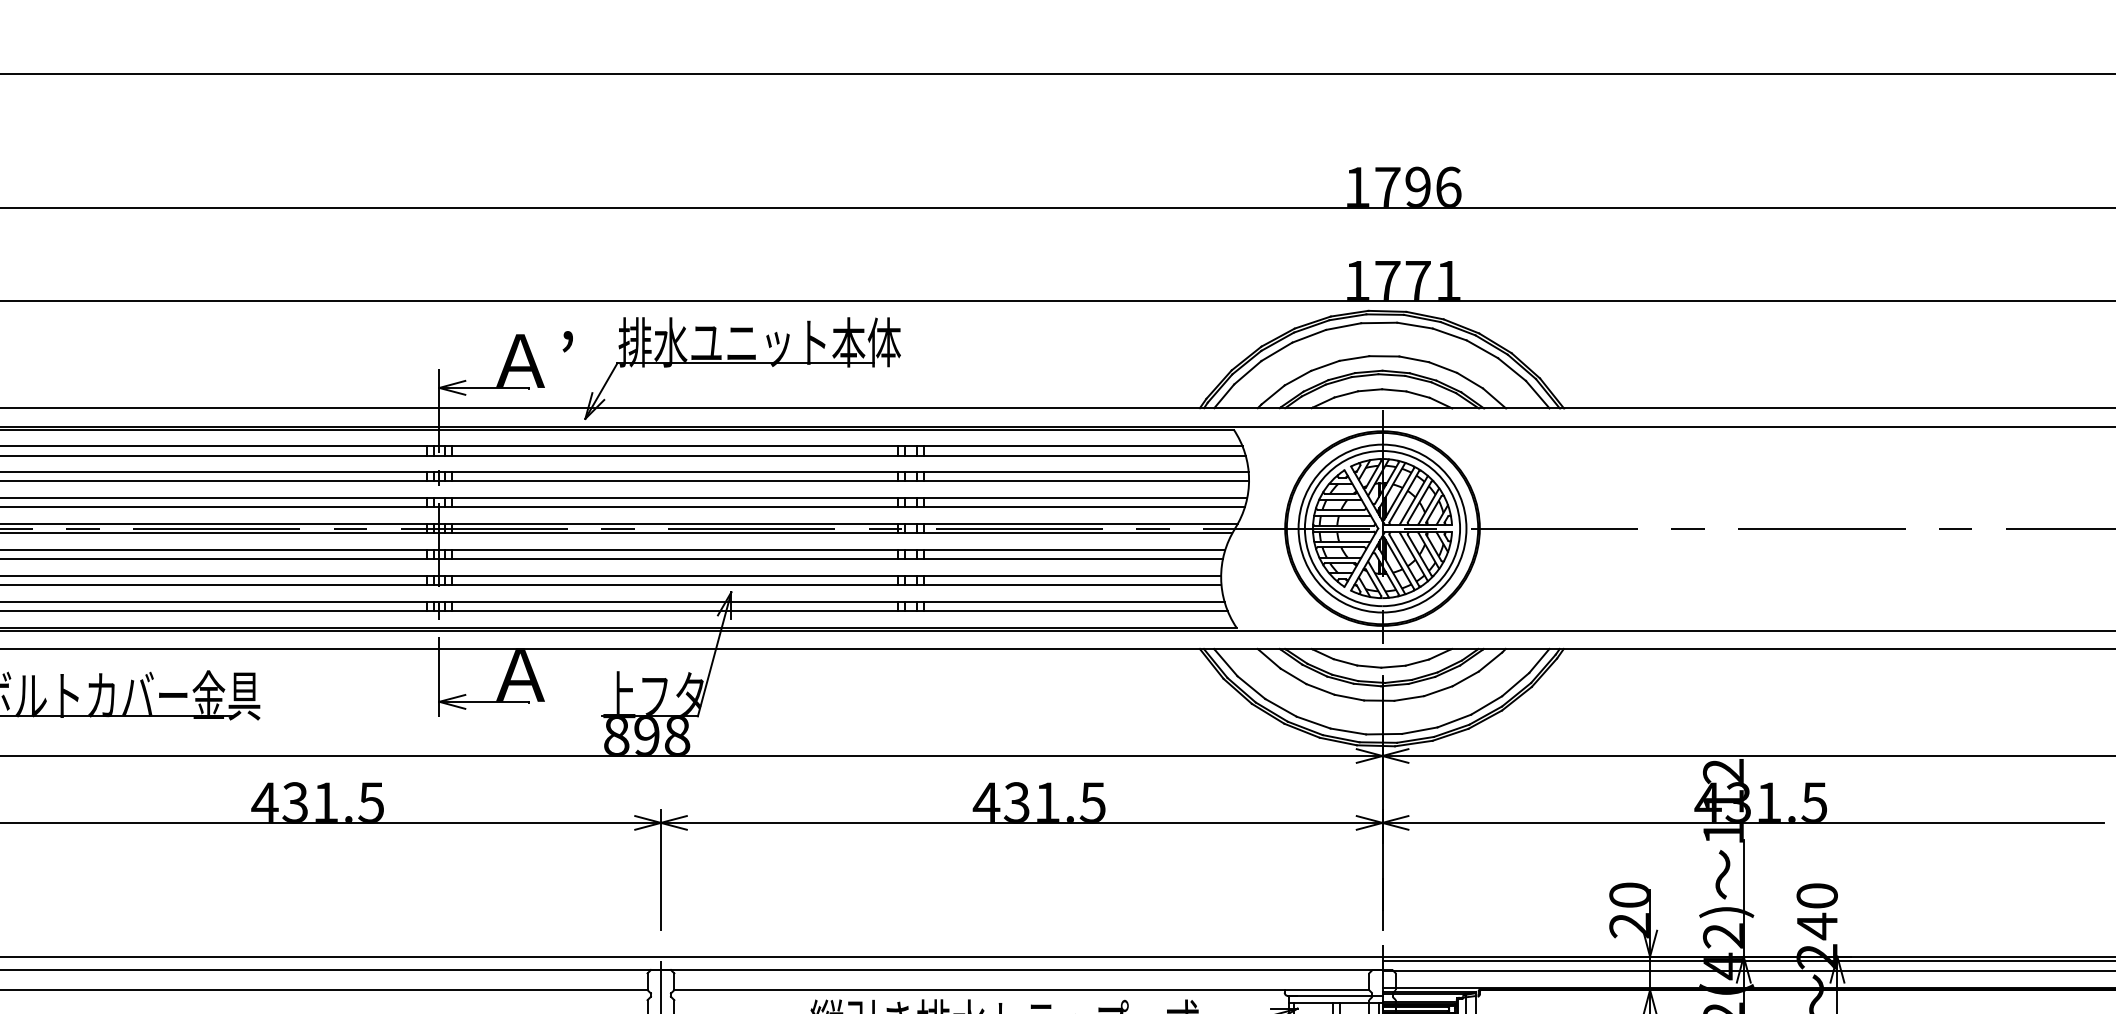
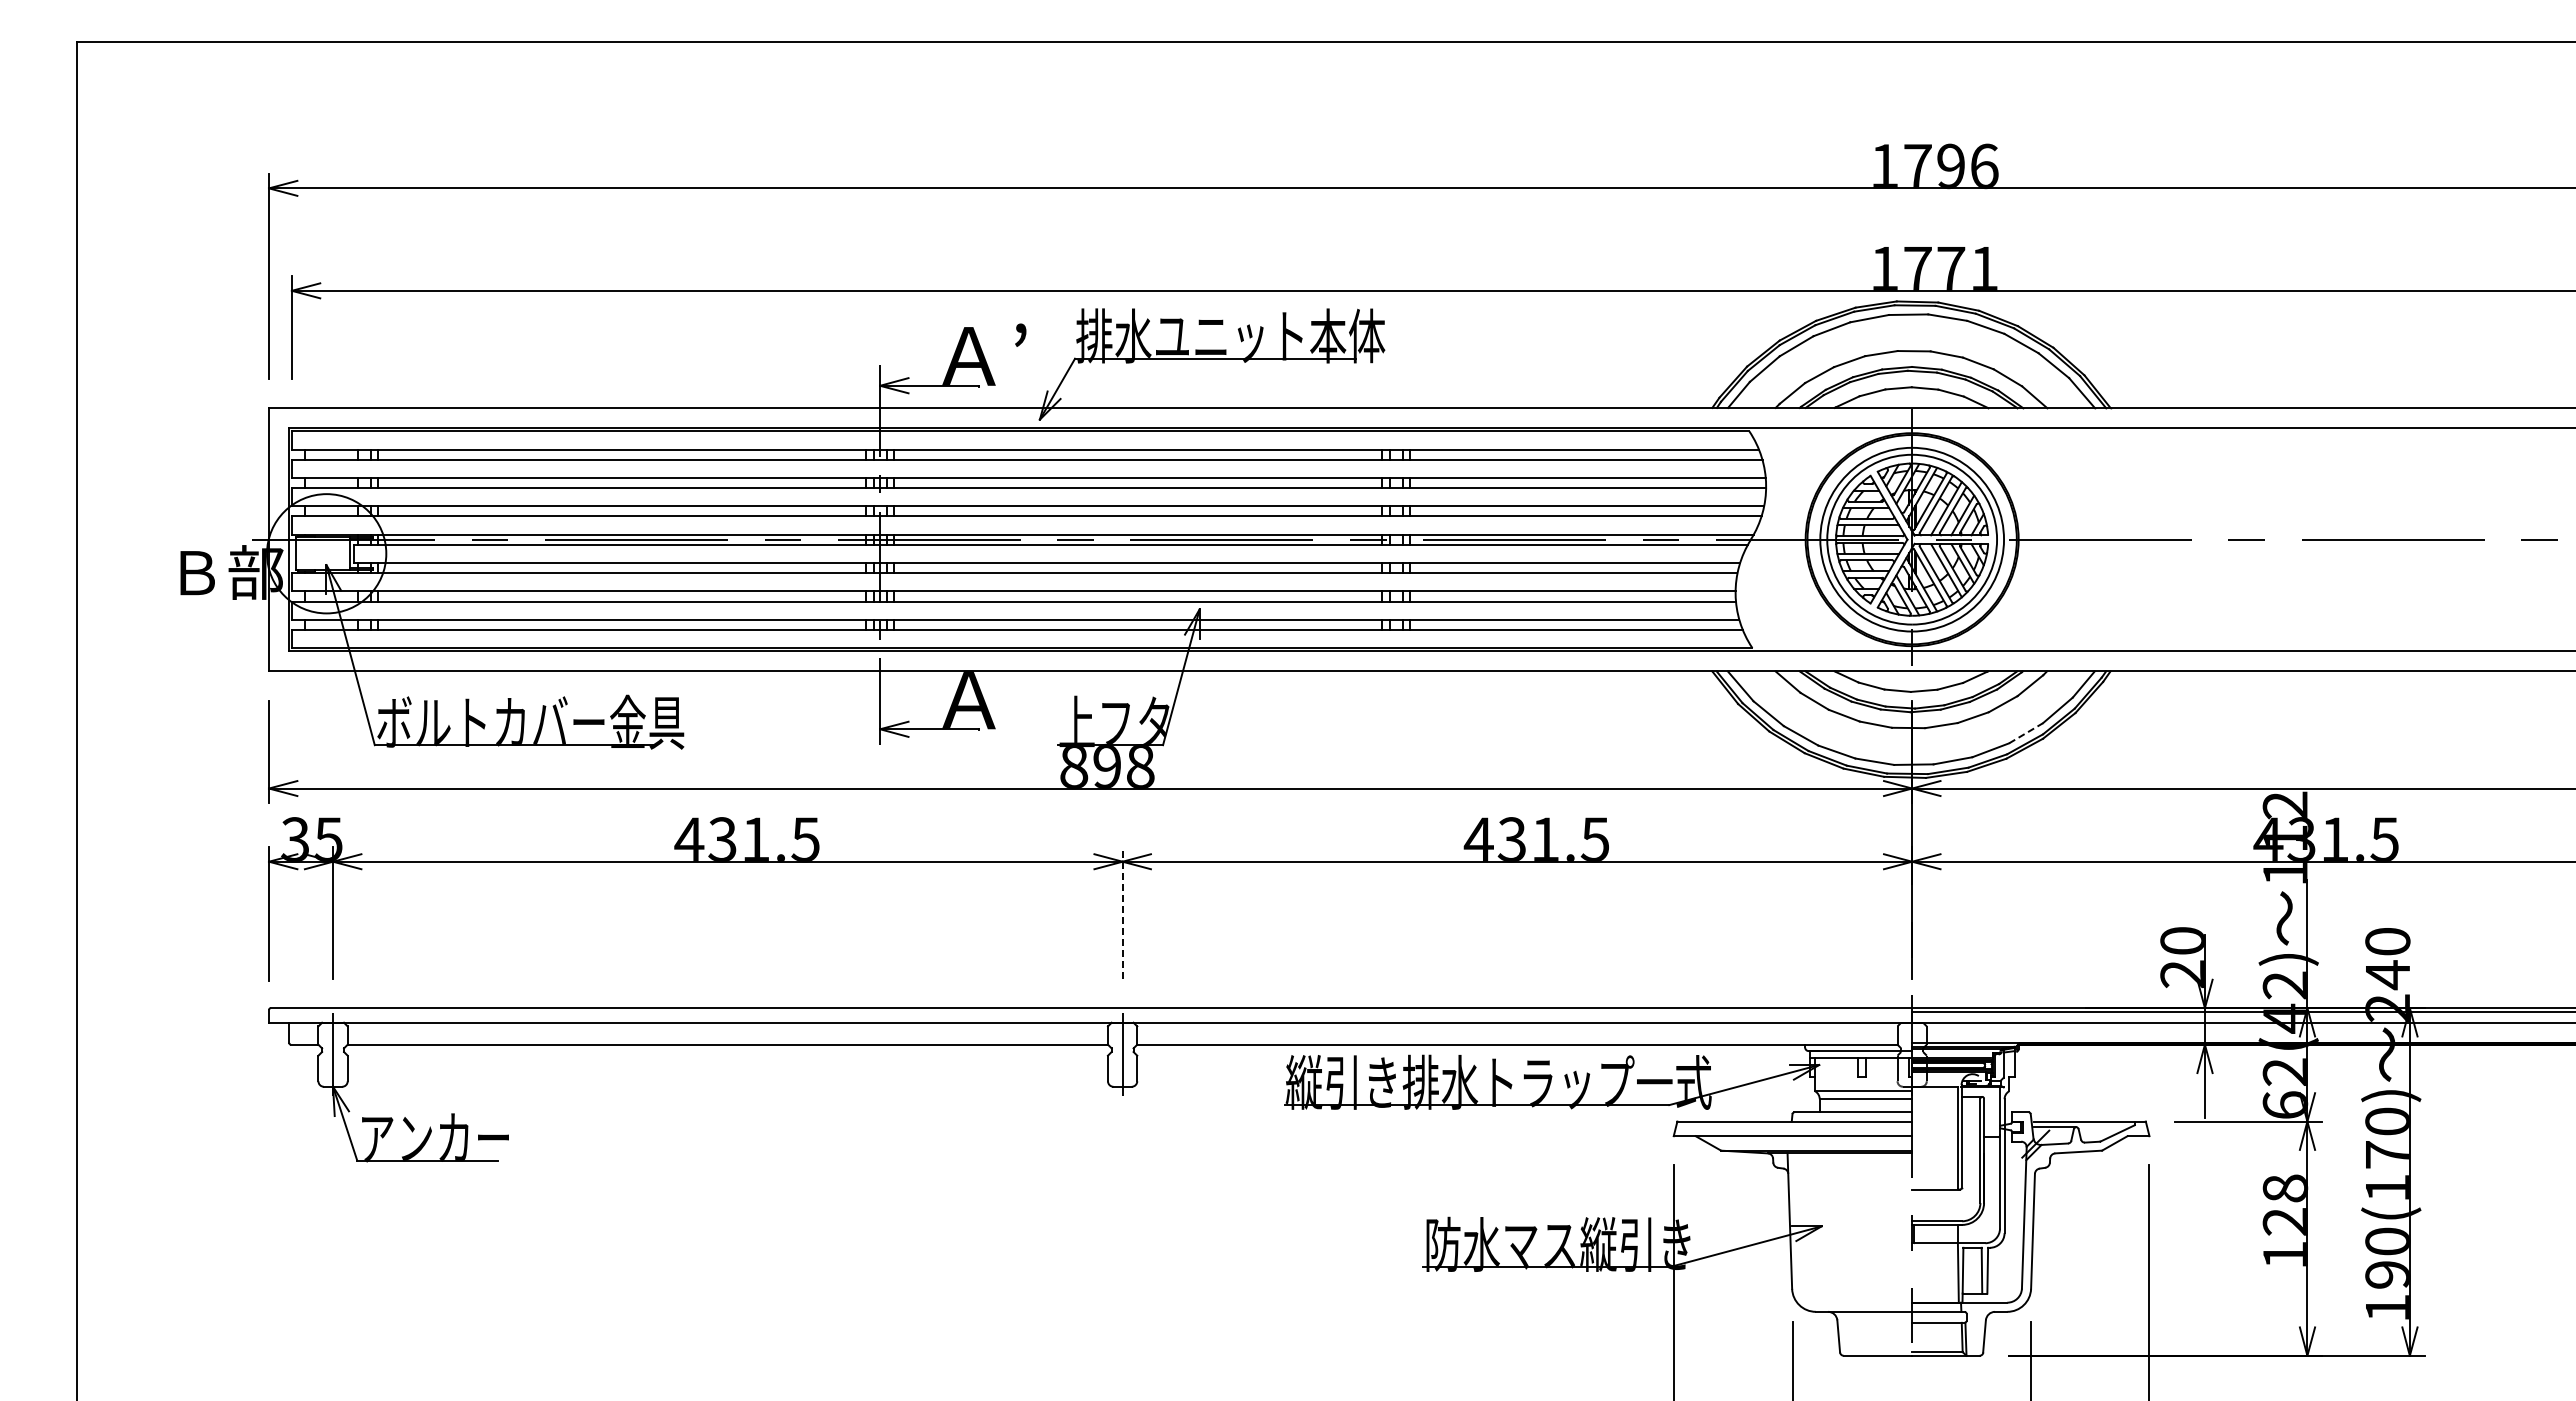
line: (1487, 705) -> (2026, 733), solid -> dashed
line: (660, 869) -> (1122, 912), solid -> dashed

